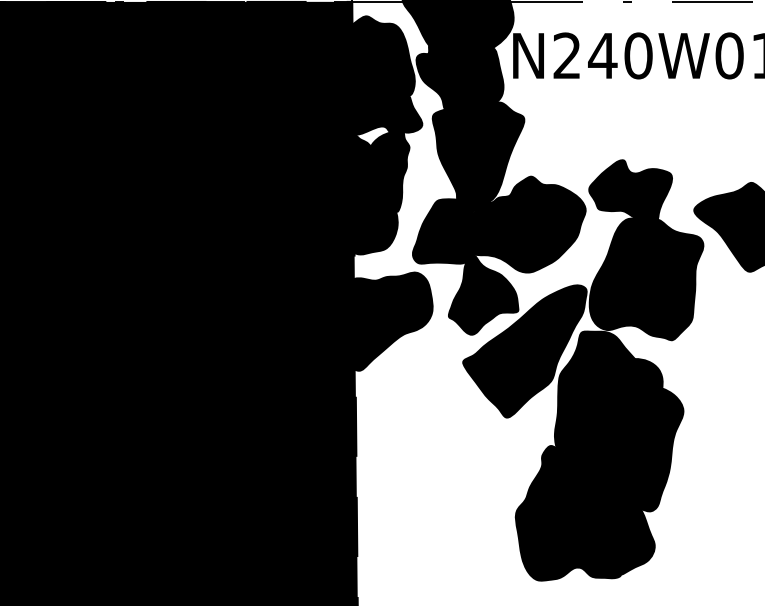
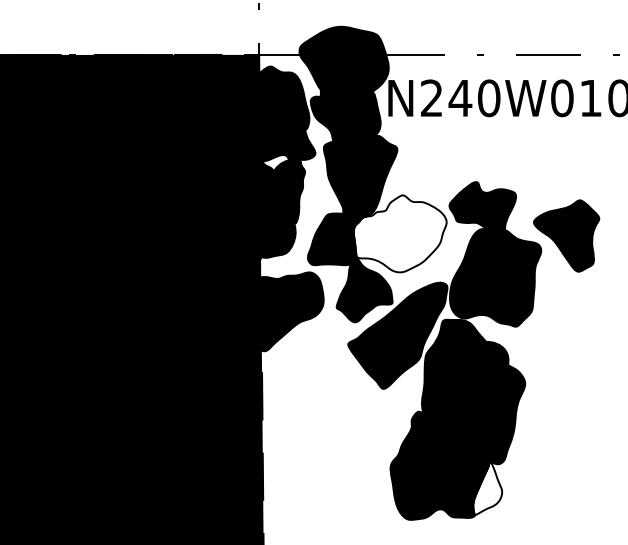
fill: (526, 224) -> (399, 233), removed
fill: (636, 541) -> (487, 488), removed

